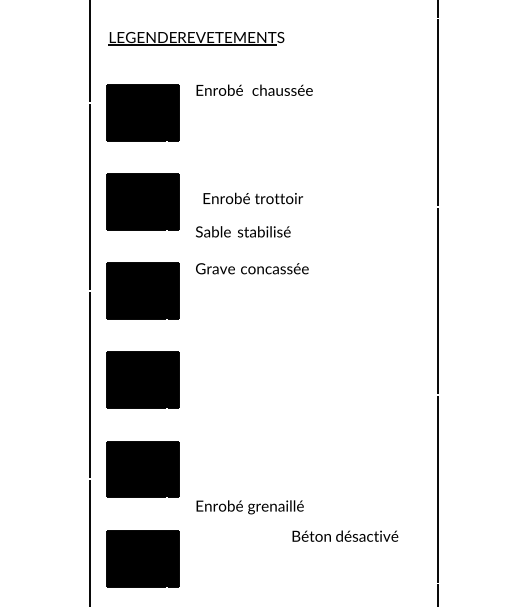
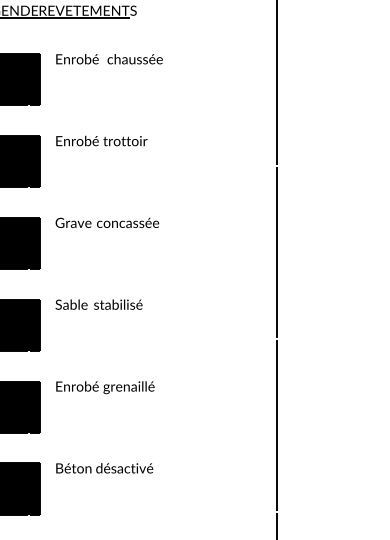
text: (253, 198) -> (102, 141), moved
text: (243, 231) -> (99, 304), moved
text: (249, 507) -> (104, 387), moved
text: (345, 535) -> (104, 467), moved

